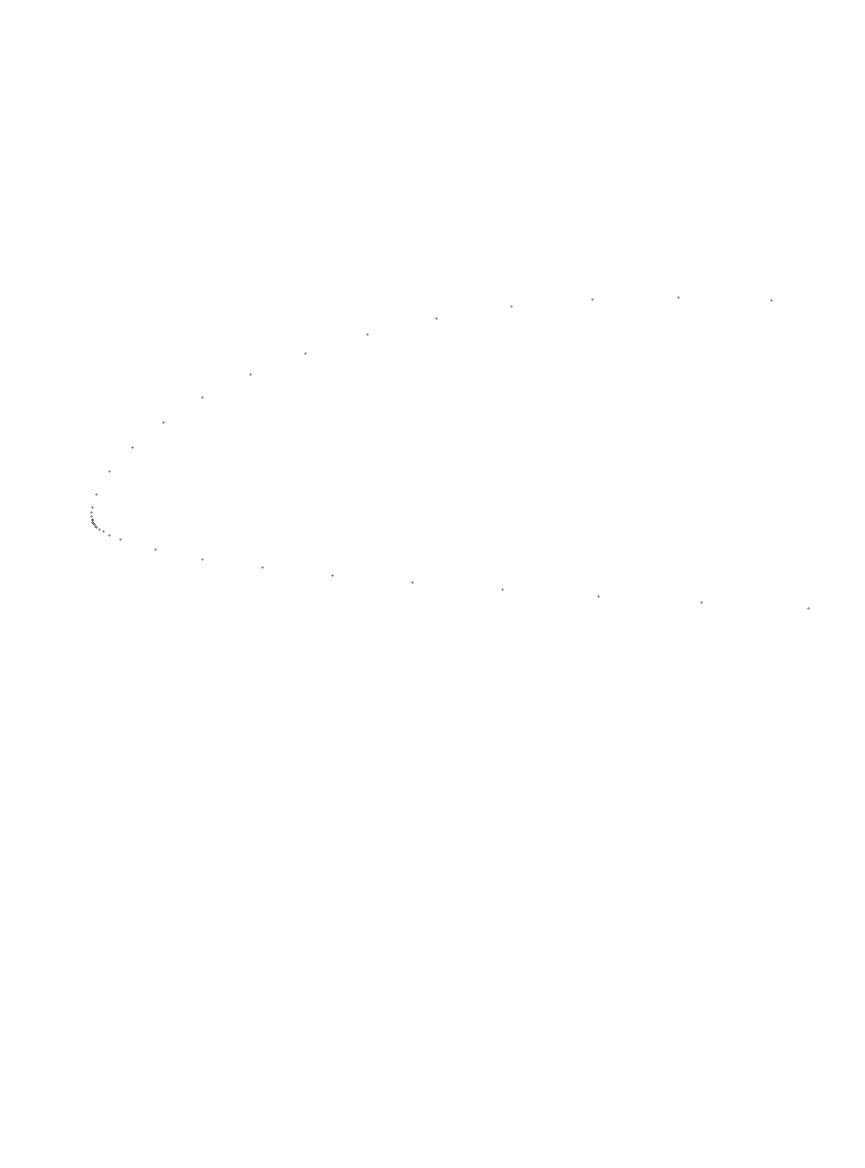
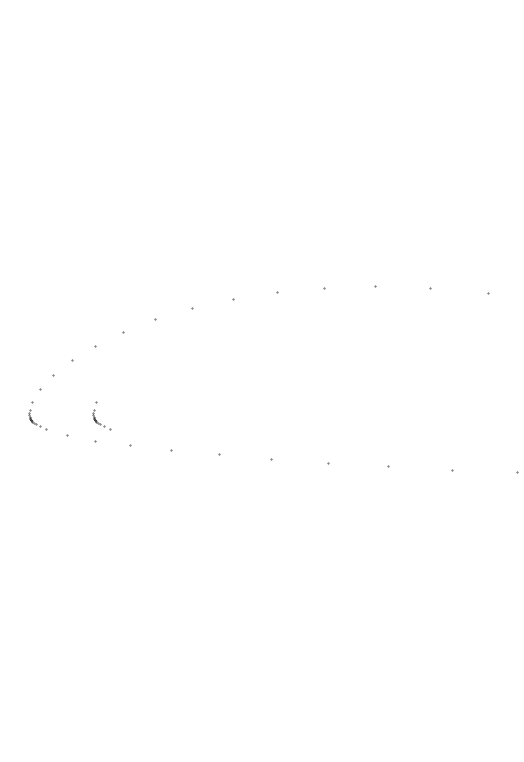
part: (203, 519) -> (95, 417), added

